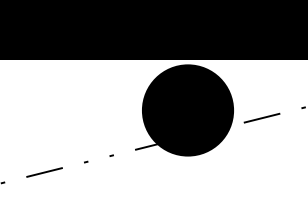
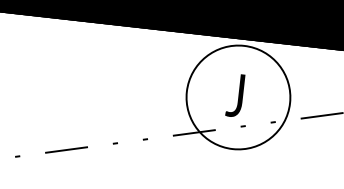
fill: (187, 110) -> (237, 97), removed

